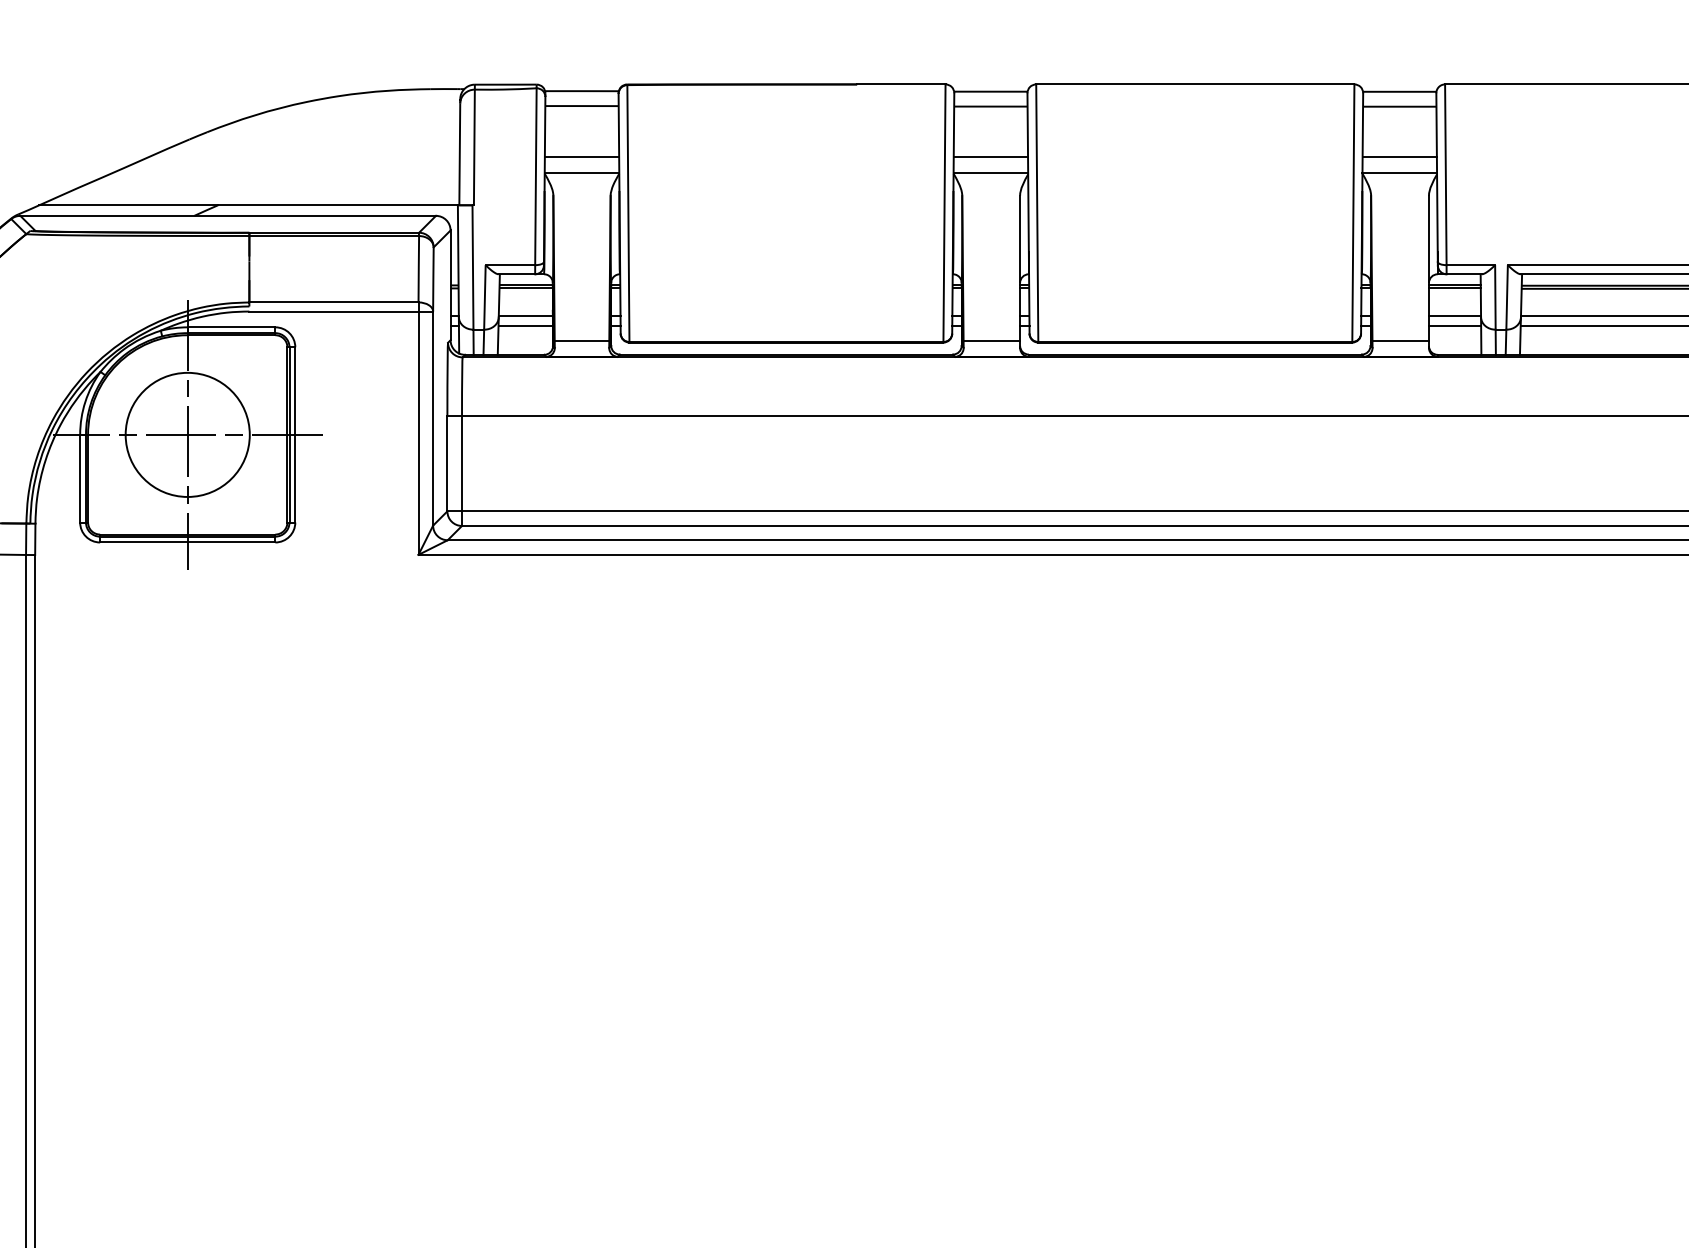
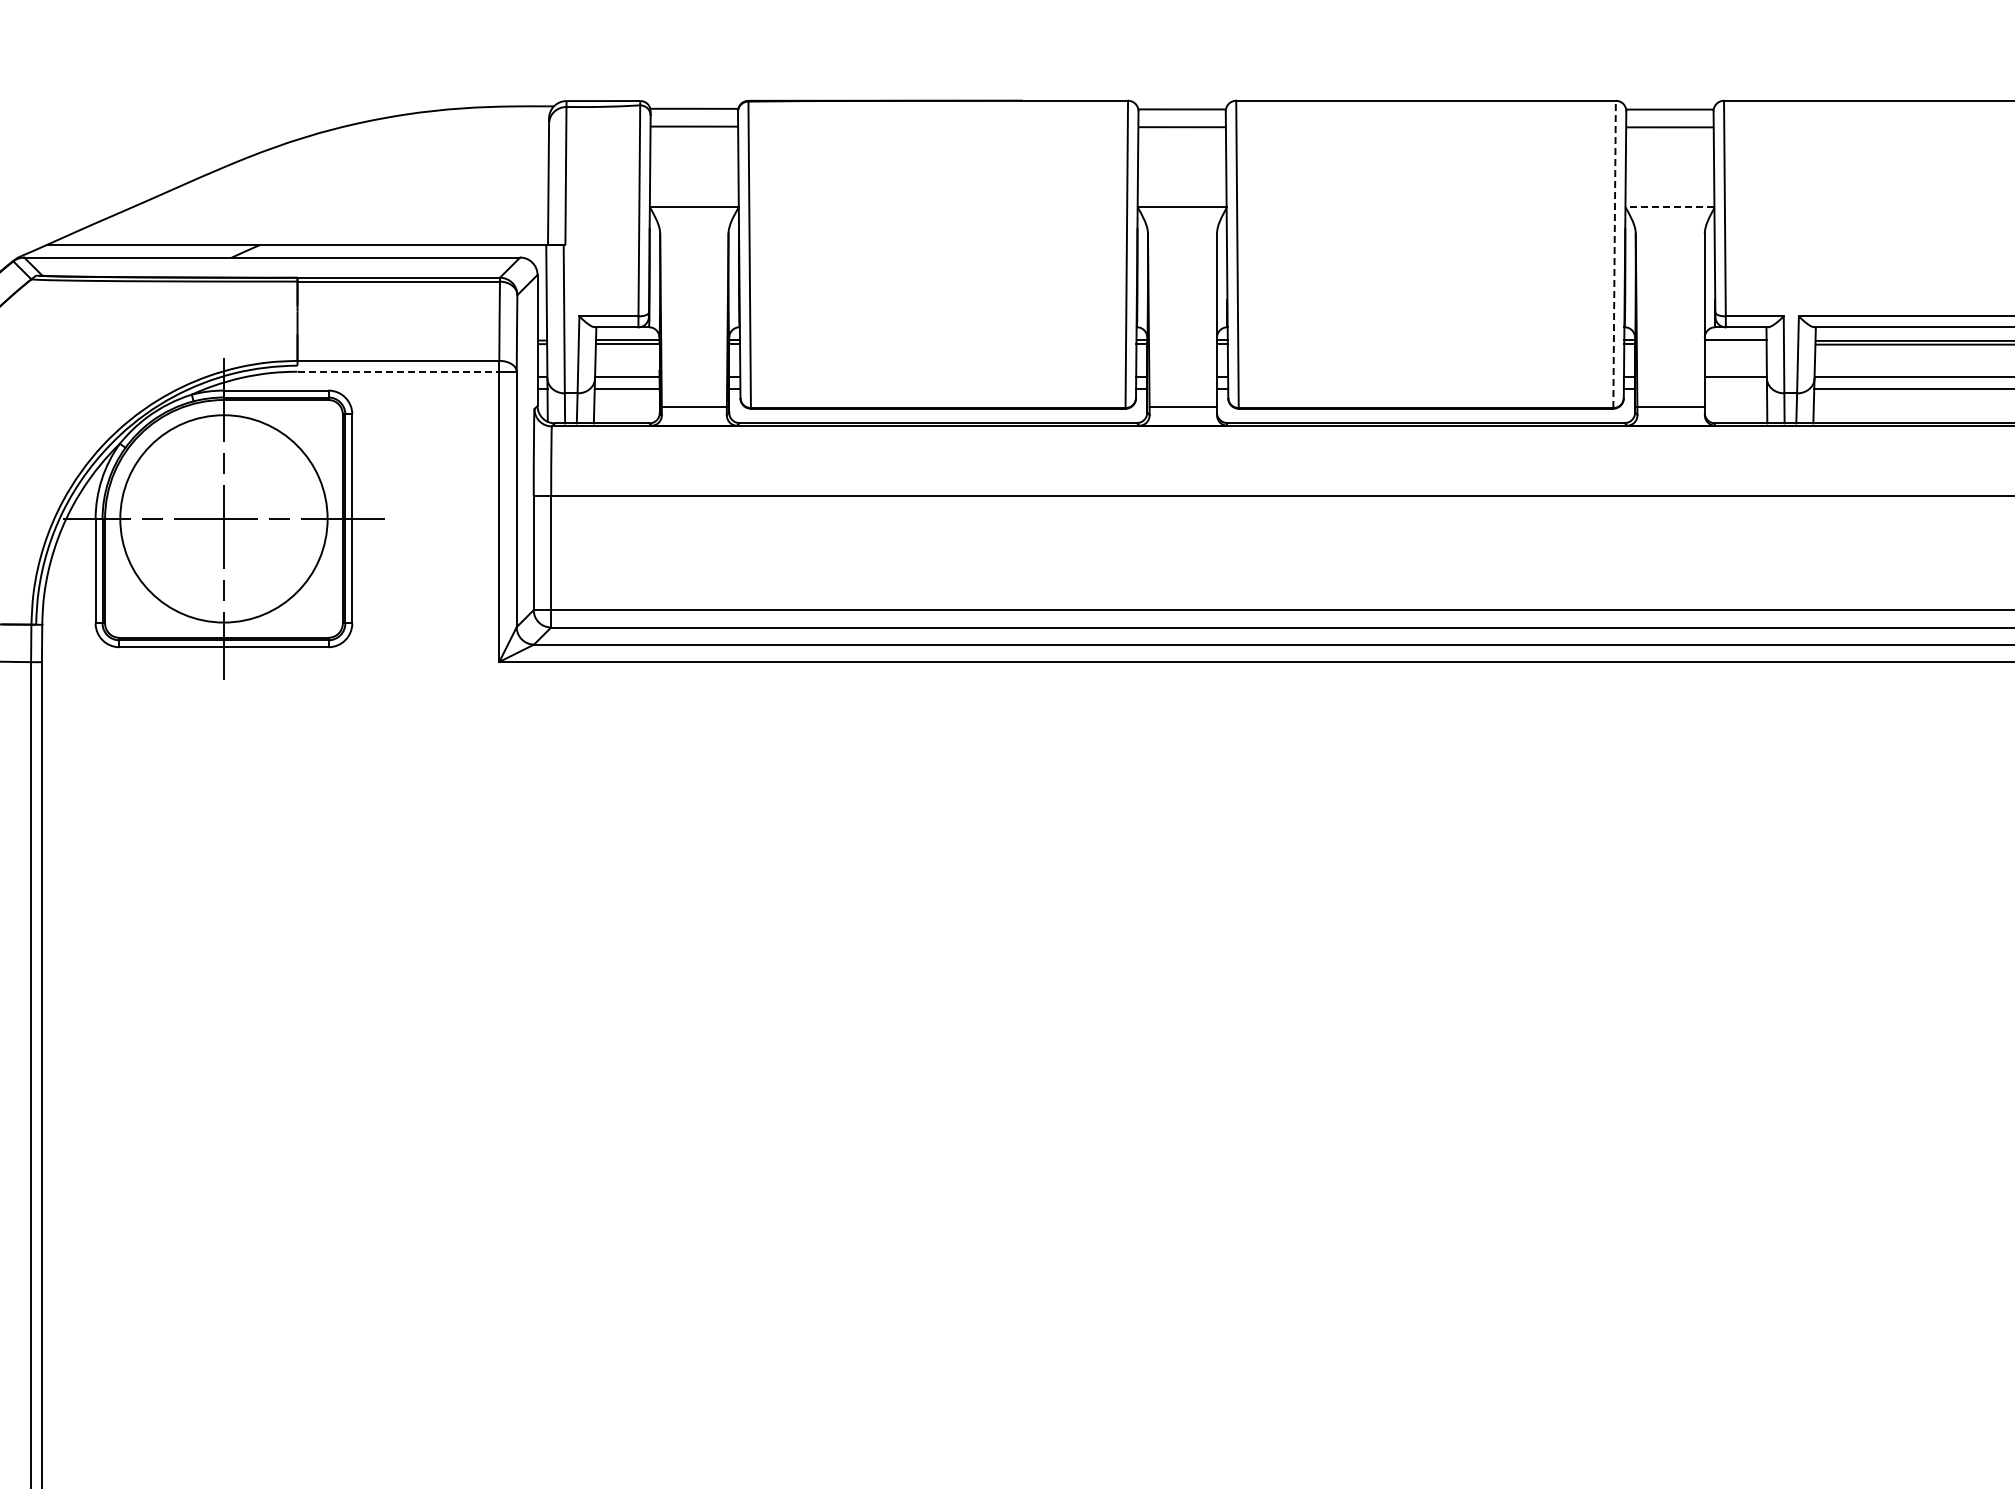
line: (582, 157) -> (694, 187), removed
line: (990, 157) -> (1181, 187), removed
line: (1399, 157) -> (1669, 187), removed
line: (1399, 173) -> (1669, 206), solid -> dashed
line: (1353, 213) -> (1614, 254), solid -> dashed
line: (1454, 288) -> (1735, 344), removed
line: (334, 311) -> (398, 371), solid -> dashed
line: (1454, 326) -> (1735, 389), removed
circle: (187, 434) -> (223, 518), size x1.4

